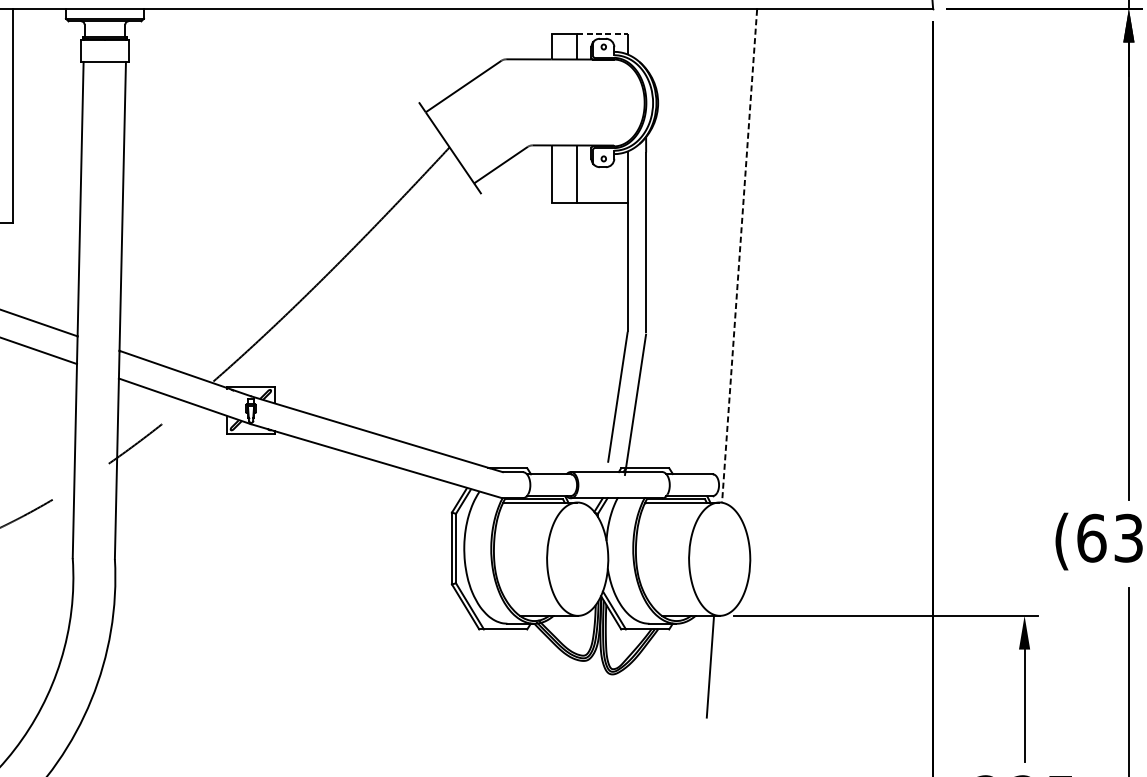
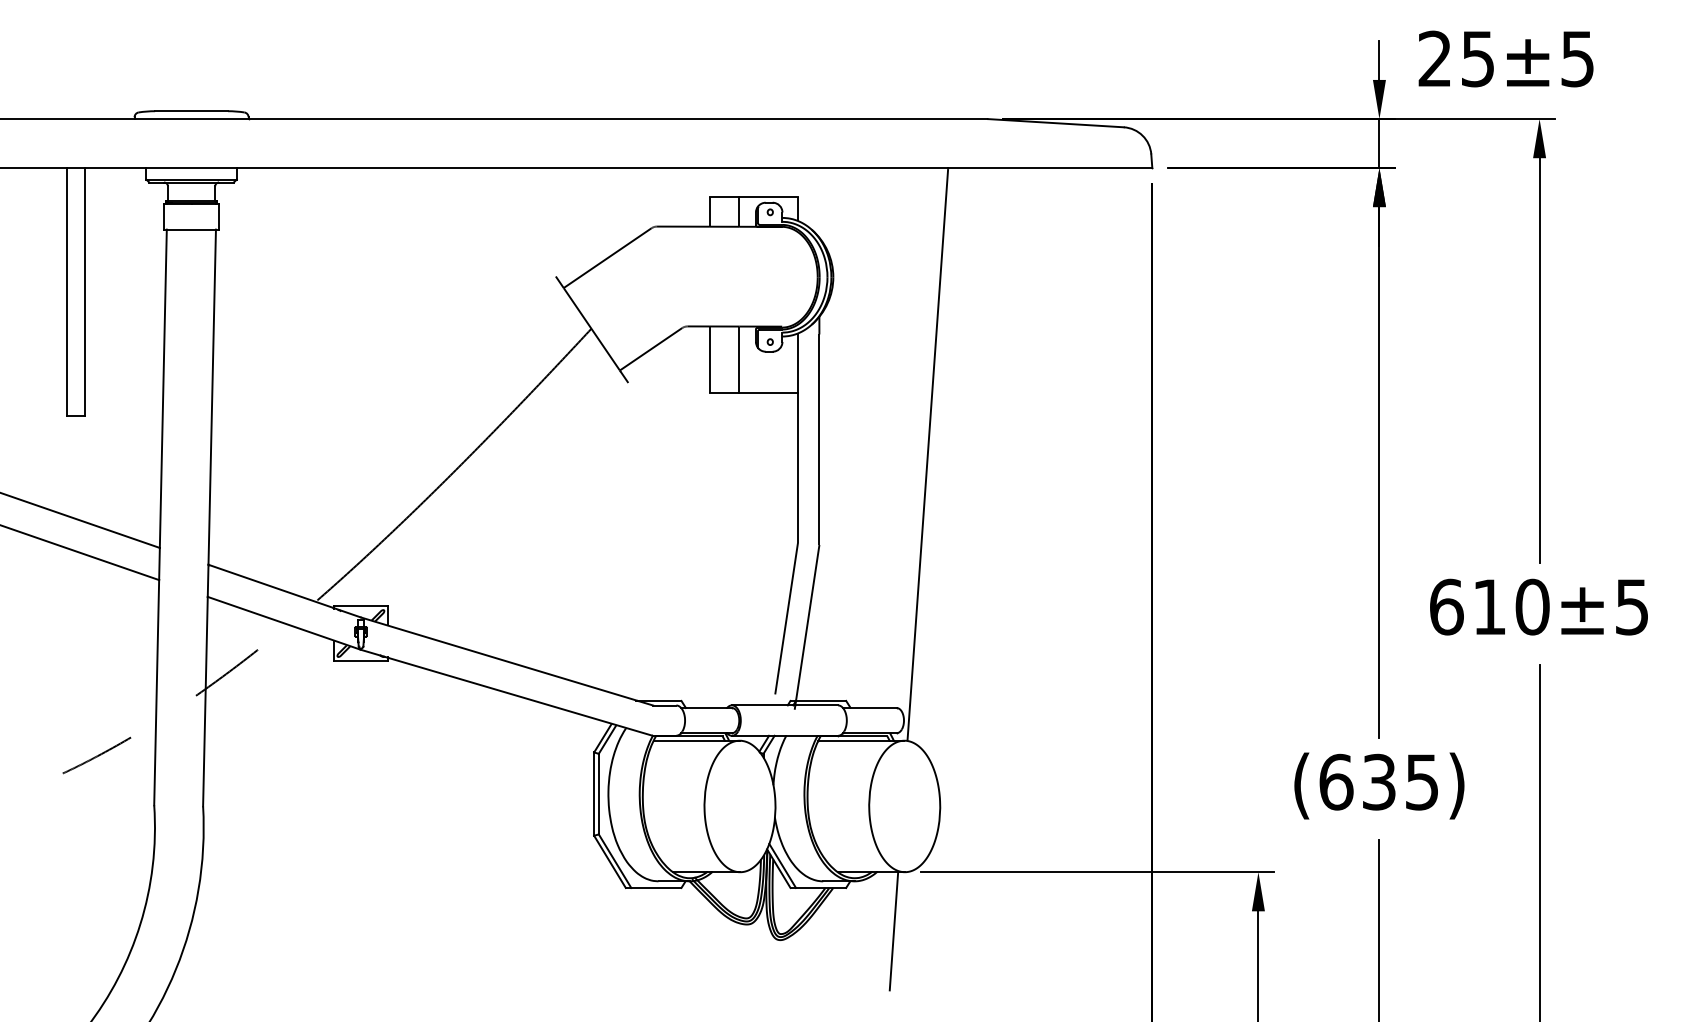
line: (603, 34) -> (769, 197), dashed -> solid
line: (739, 256) -> (927, 455), dashed -> solid

